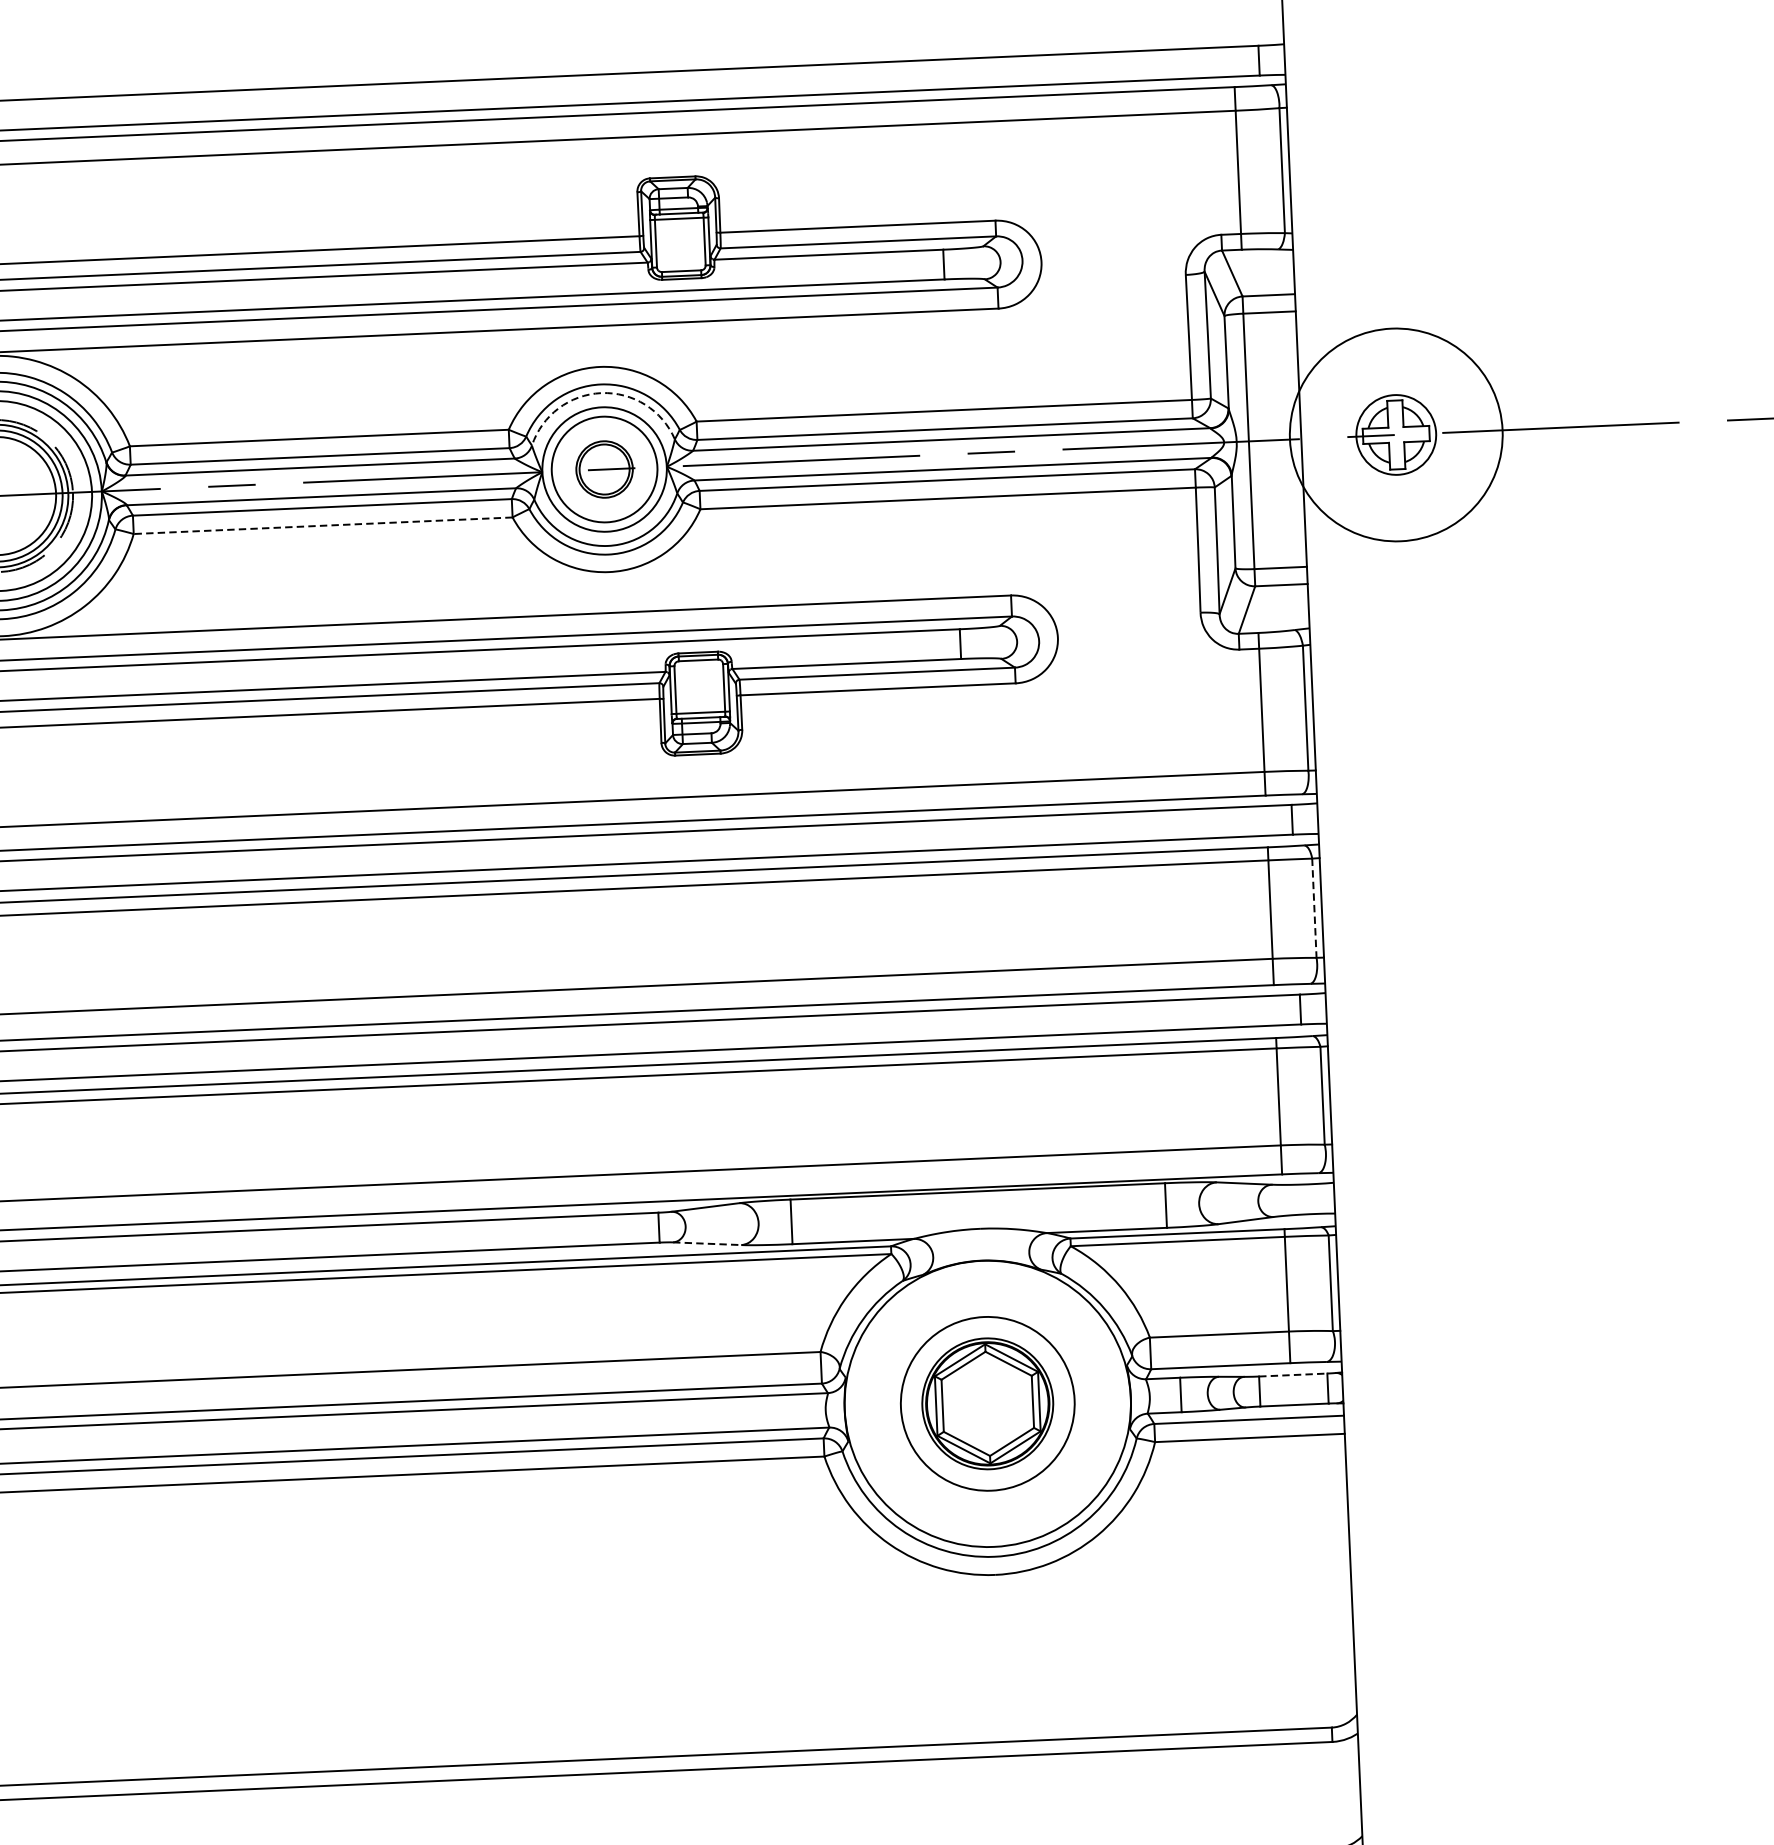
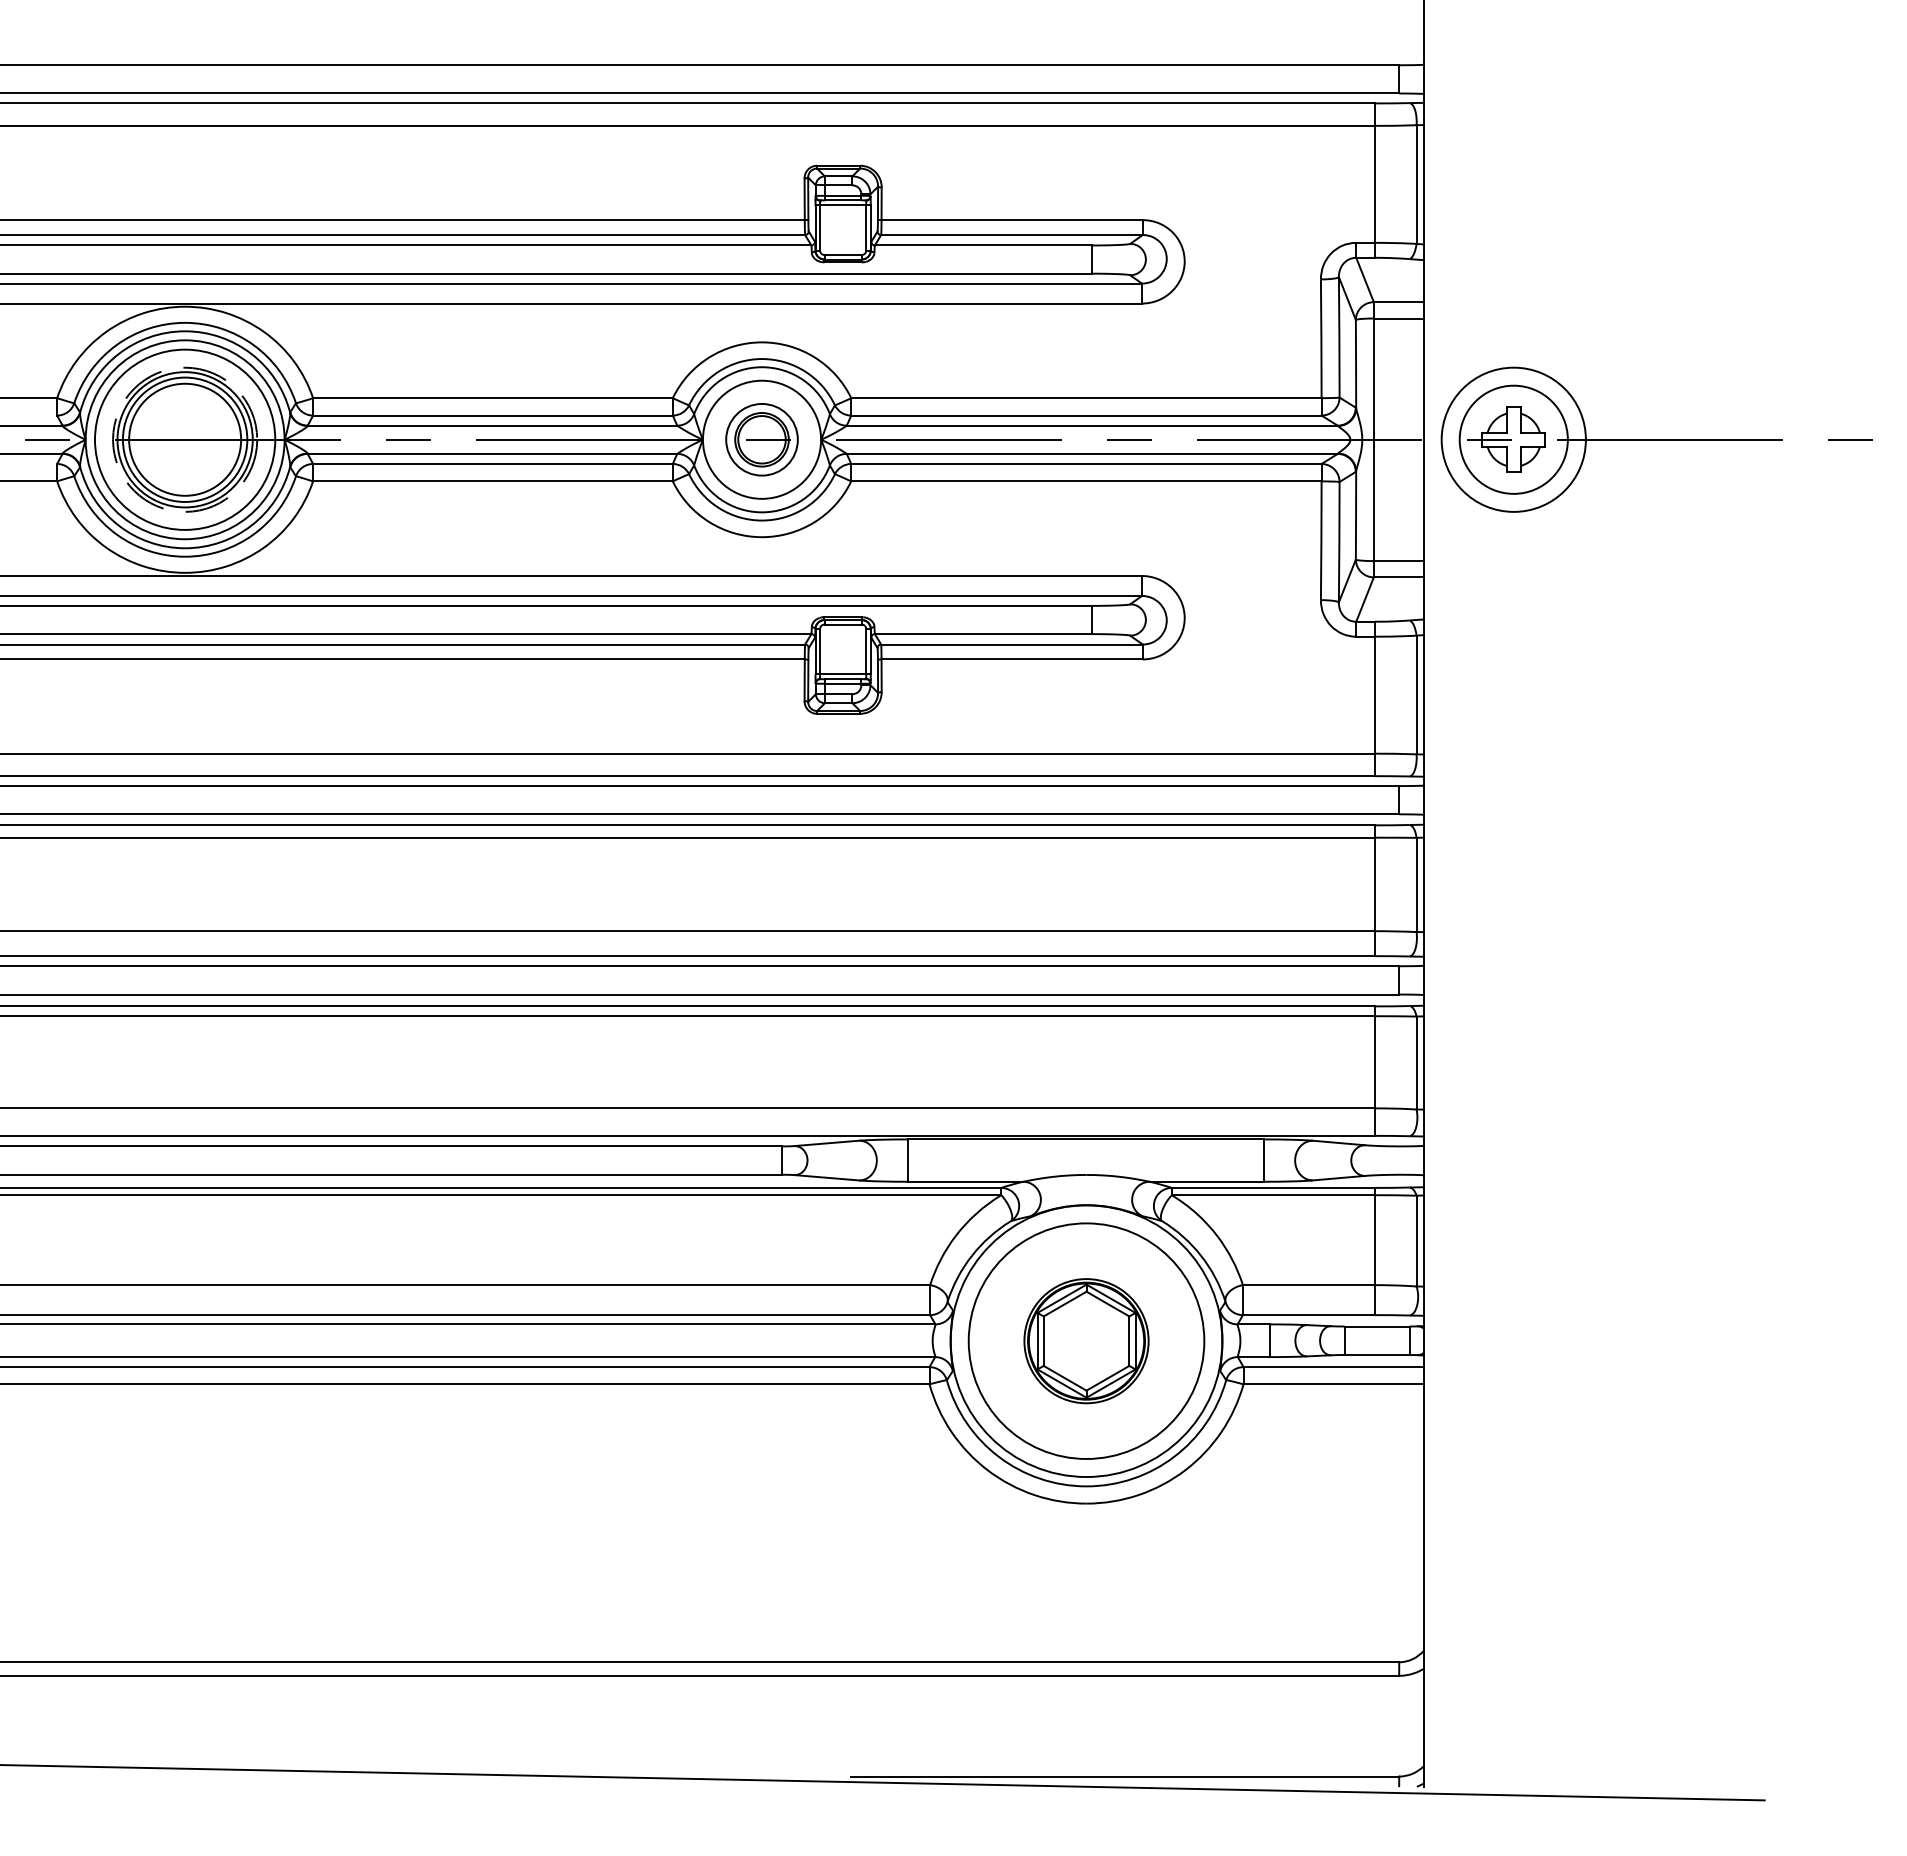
arc: (601, 393) -> (762, 367), dashed -> solid
circle: (1395, 434) -> (1513, 439), size x0.71
circle: (1395, 434) -> (1513, 439), size x1.43
circle: (604, 469) -> (761, 439), size x0.71
line: (322, 525) -> (492, 481), dashed -> solid
line: (1314, 908) -> (1416, 885), dashed -> solid
line: (707, 1243) -> (827, 1177), dashed -> solid
line: (1293, 1375) -> (1377, 1326), dashed -> solid
circle: (987, 1403) -> (1086, 1340), size x1.43

